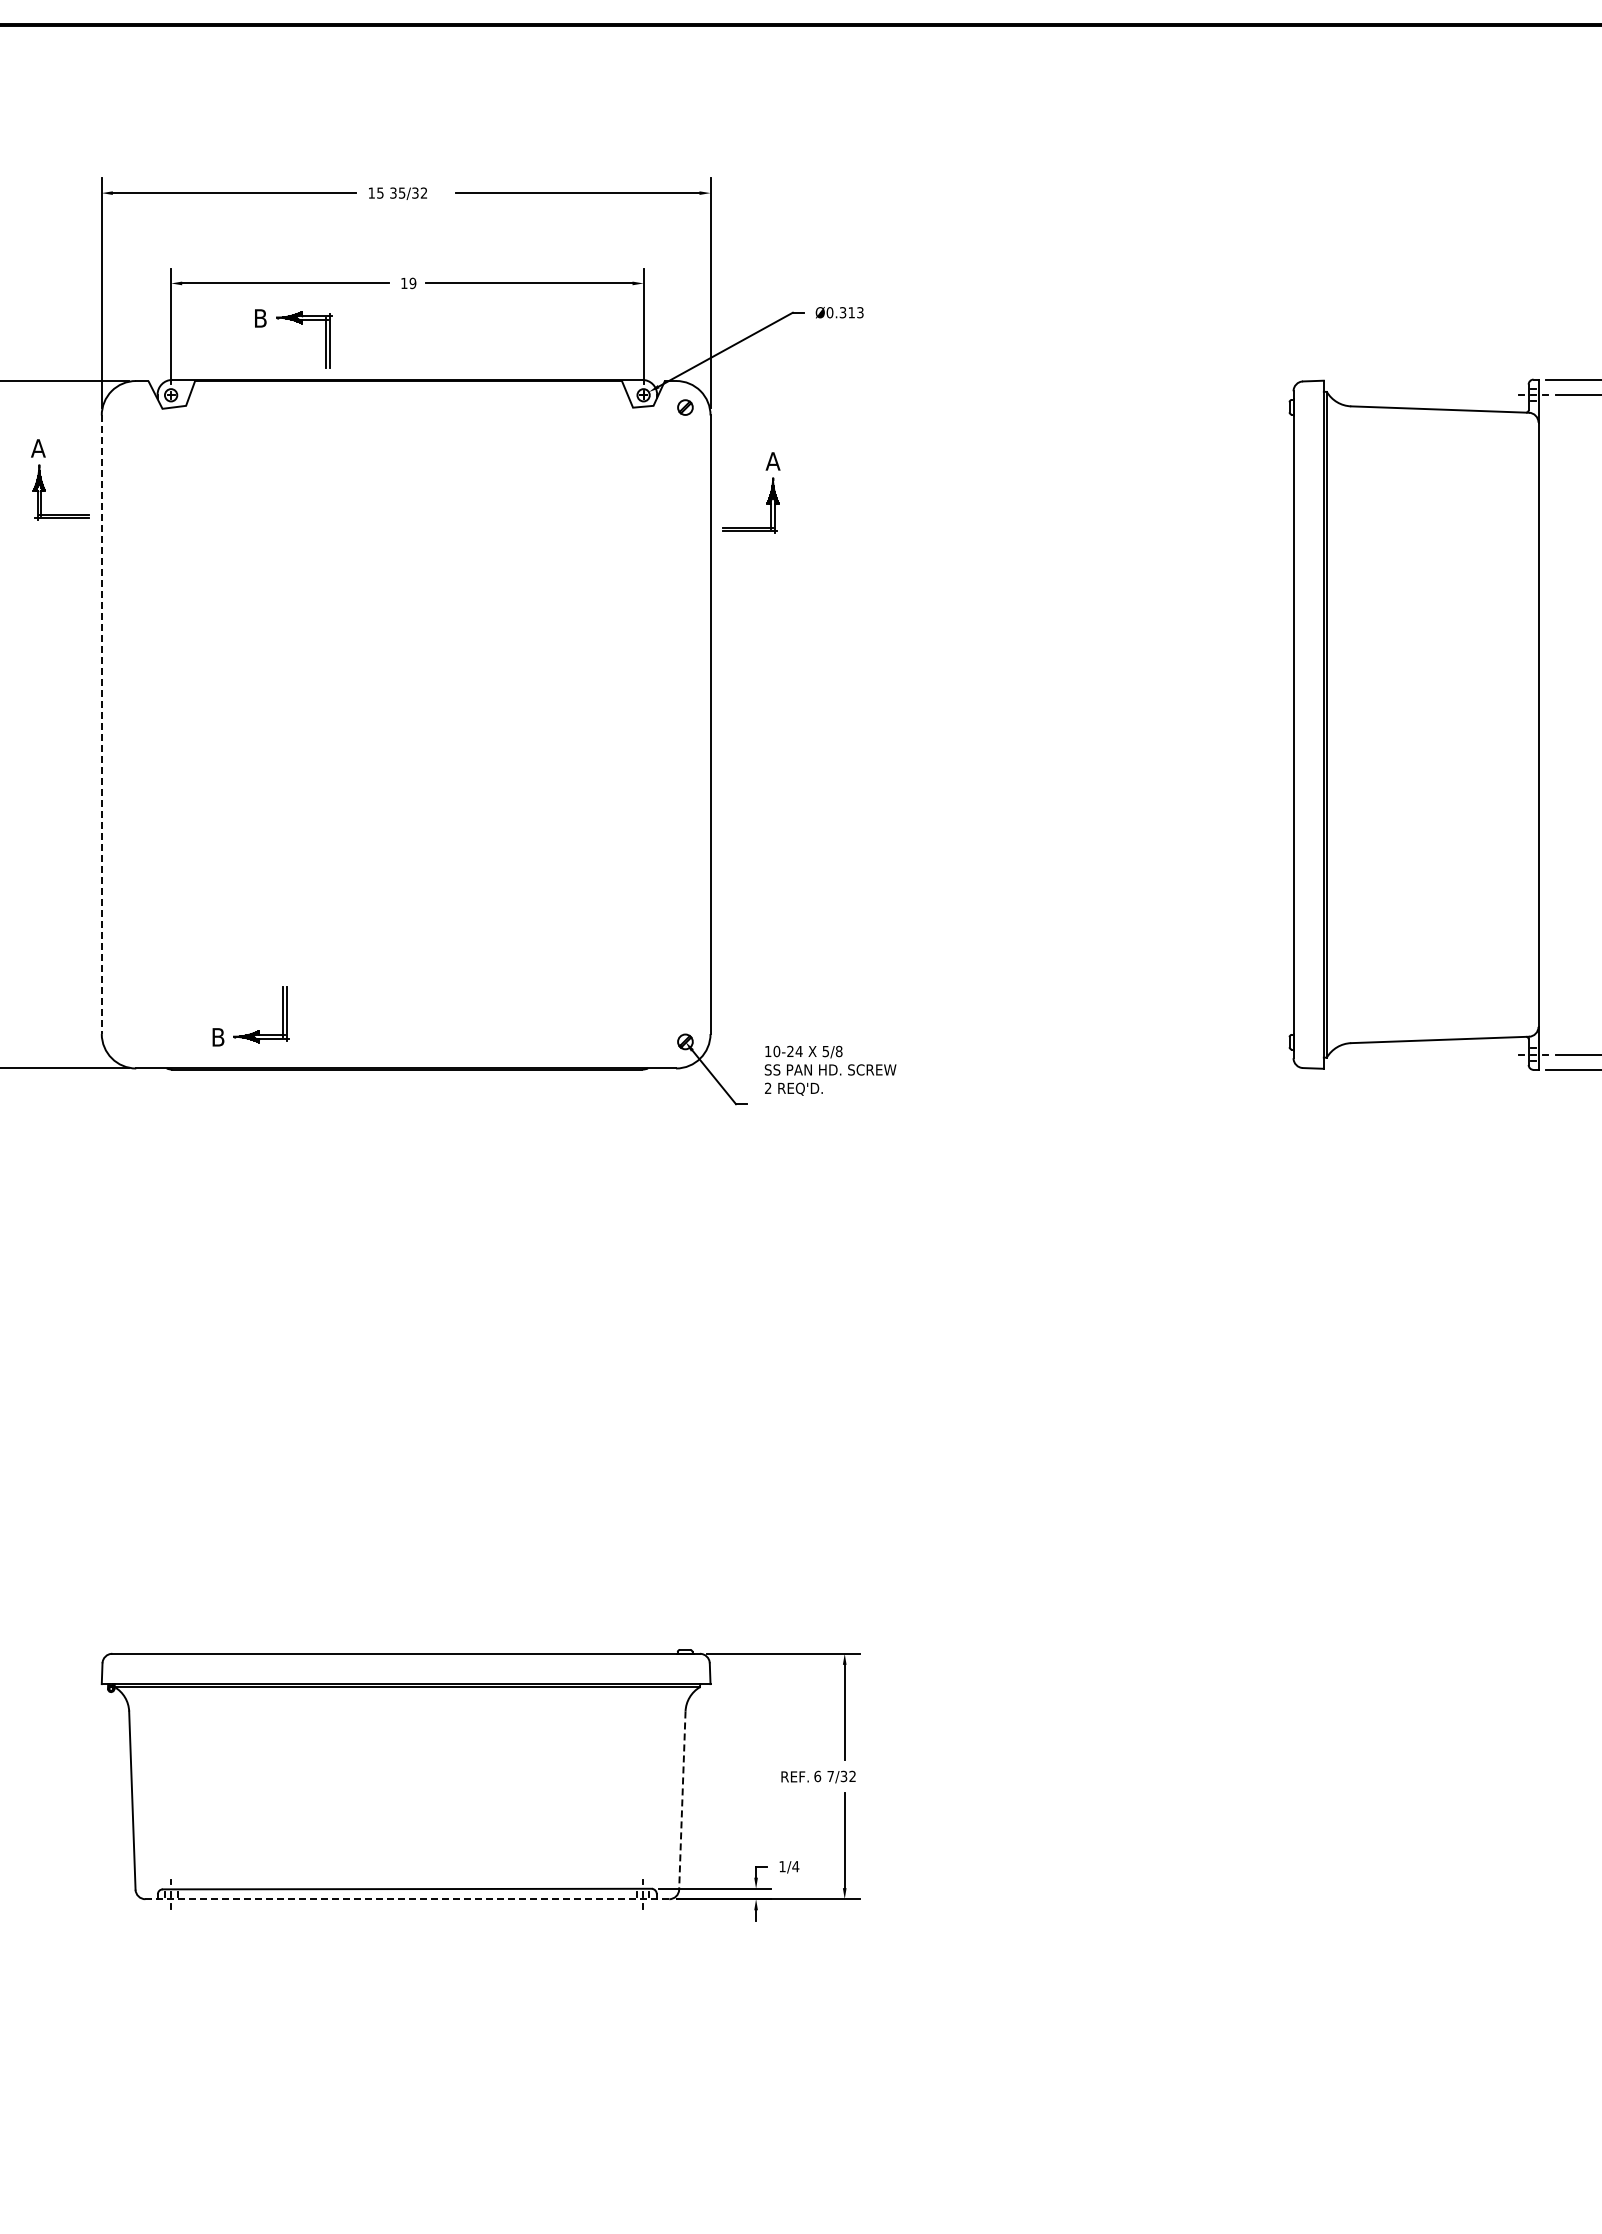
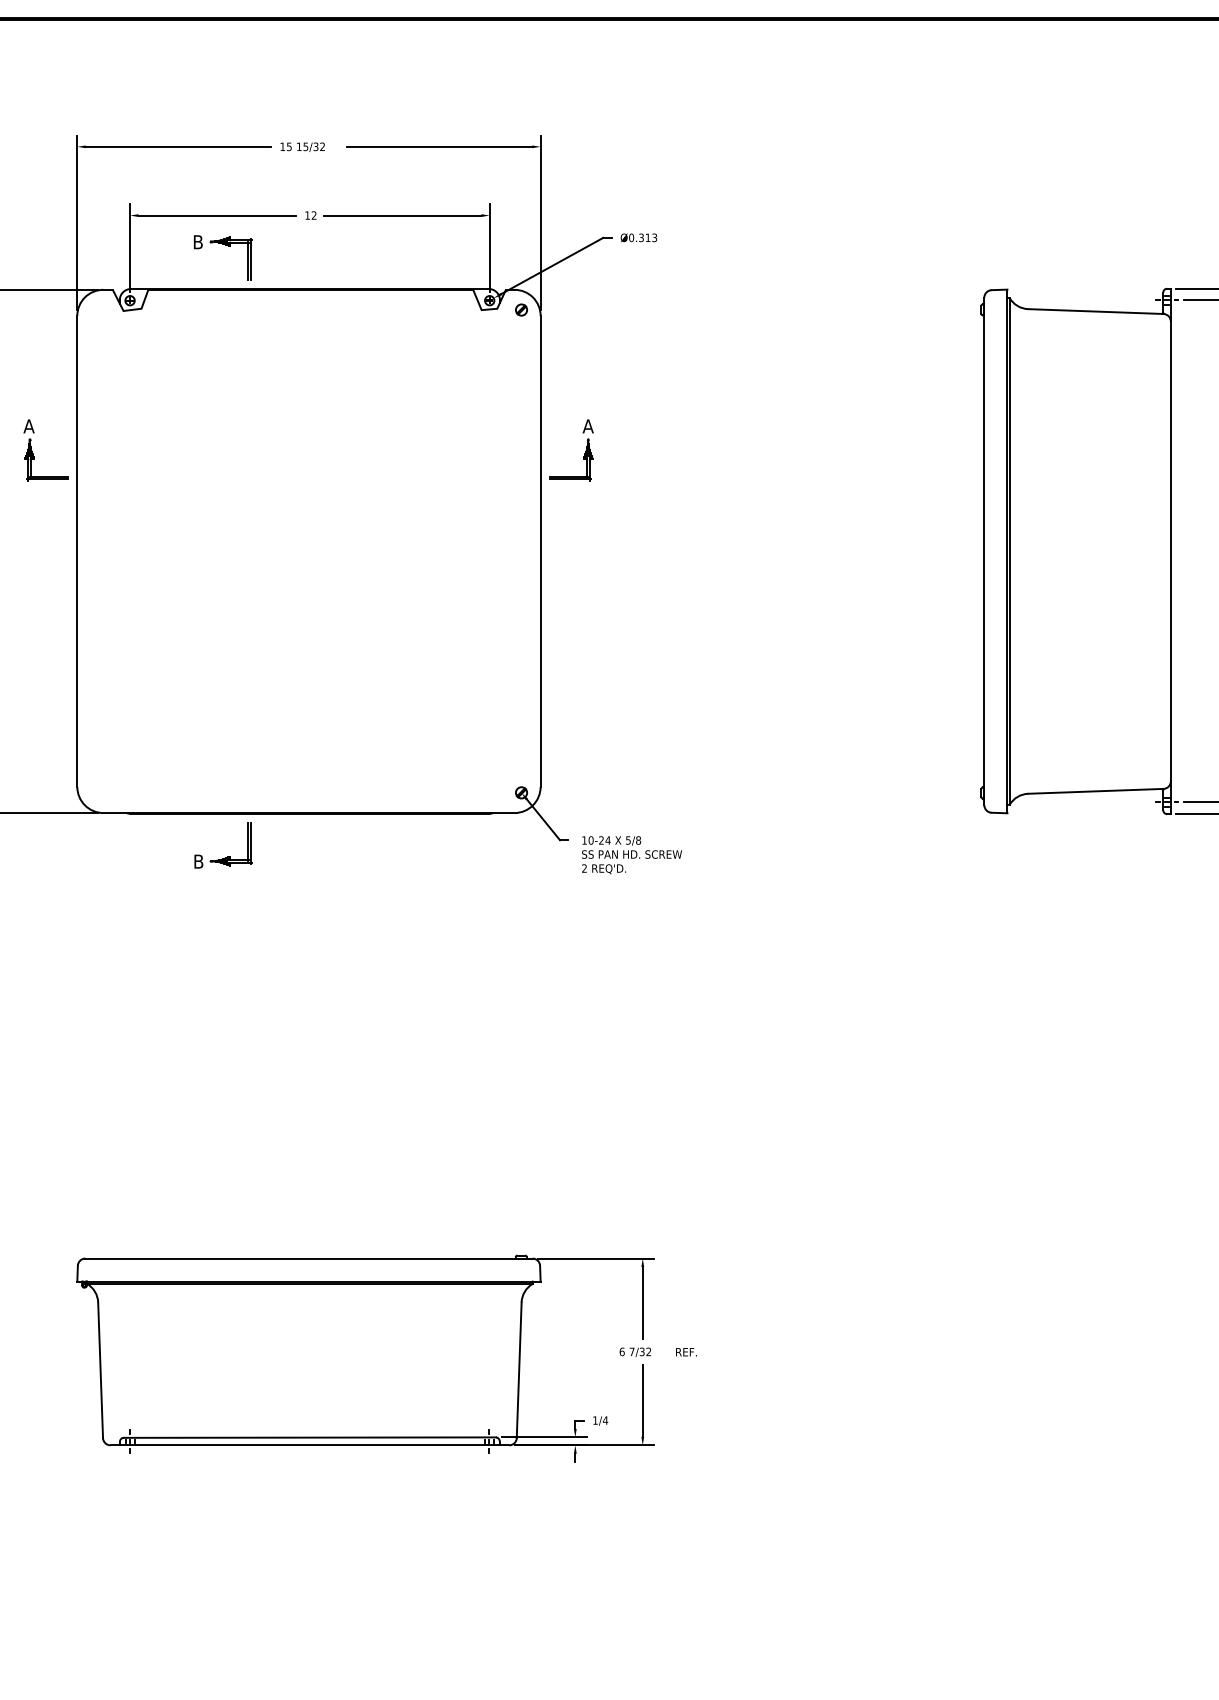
text: (393, 192) -> (299, 146), 35/32 -> 15/32
text: (412, 283) -> (313, 215), 19 -> 12
part: (43, 483) -> (32, 453), moved
part: (768, 497) -> (584, 453), moved
line: (101, 725) -> (77, 552), dashed -> solid
part: (257, 1030) -> (228, 856), moved
text: (830, 1070) -> (631, 854), moved
text: (794, 1776) -> (685, 1351), moved
line: (682, 1801) -> (519, 1370), dashed -> solid
line: (407, 1899) -> (310, 1445), dashed -> solid

